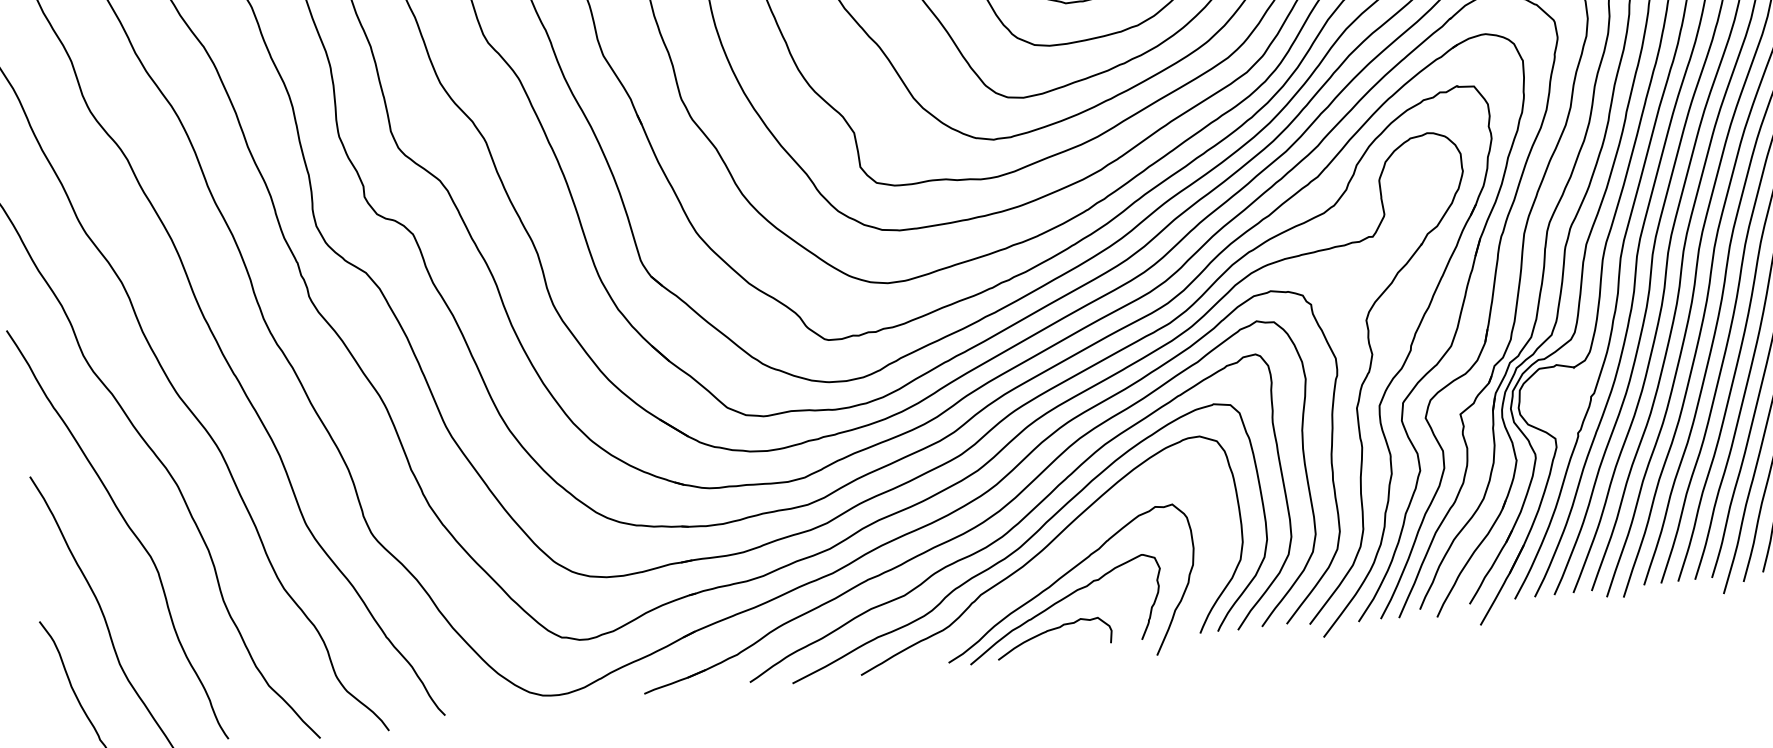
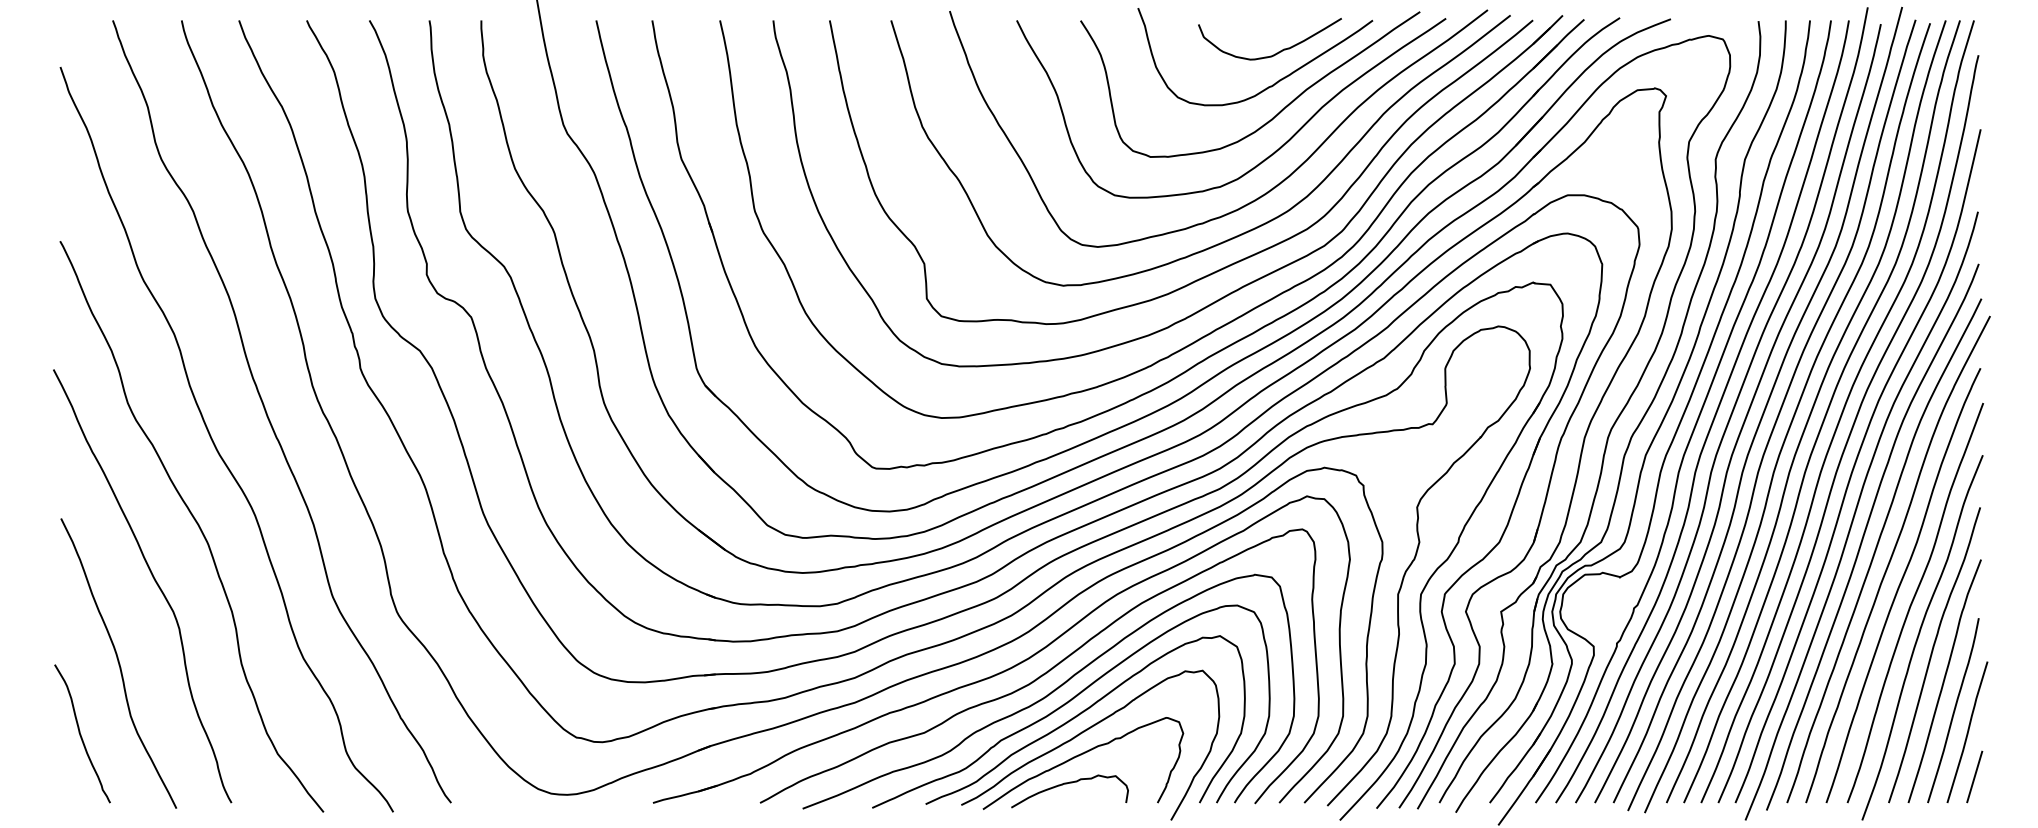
curve: (1058, 559) -> (1082, 713), added

